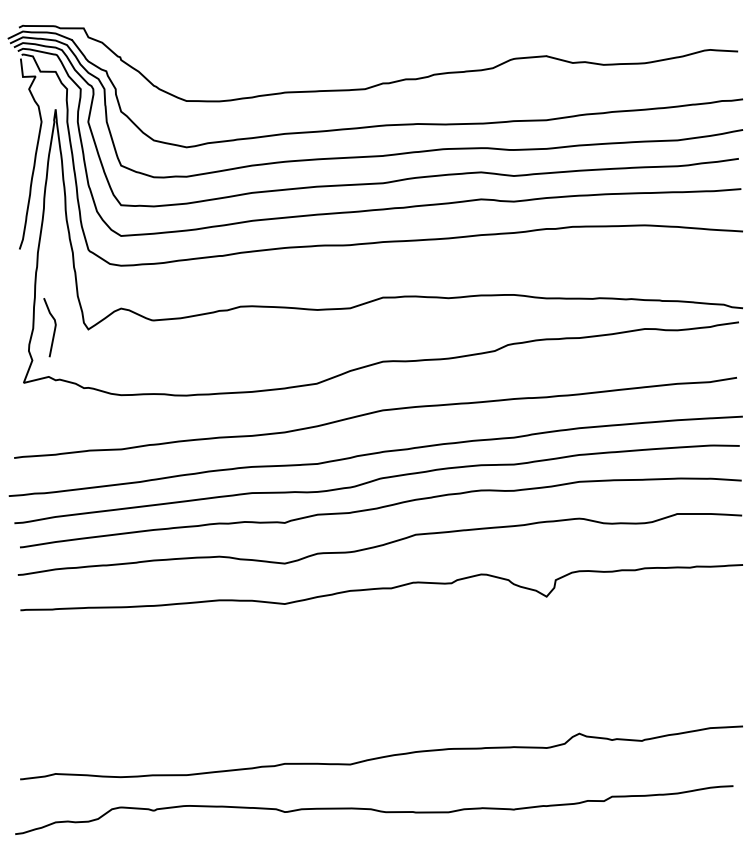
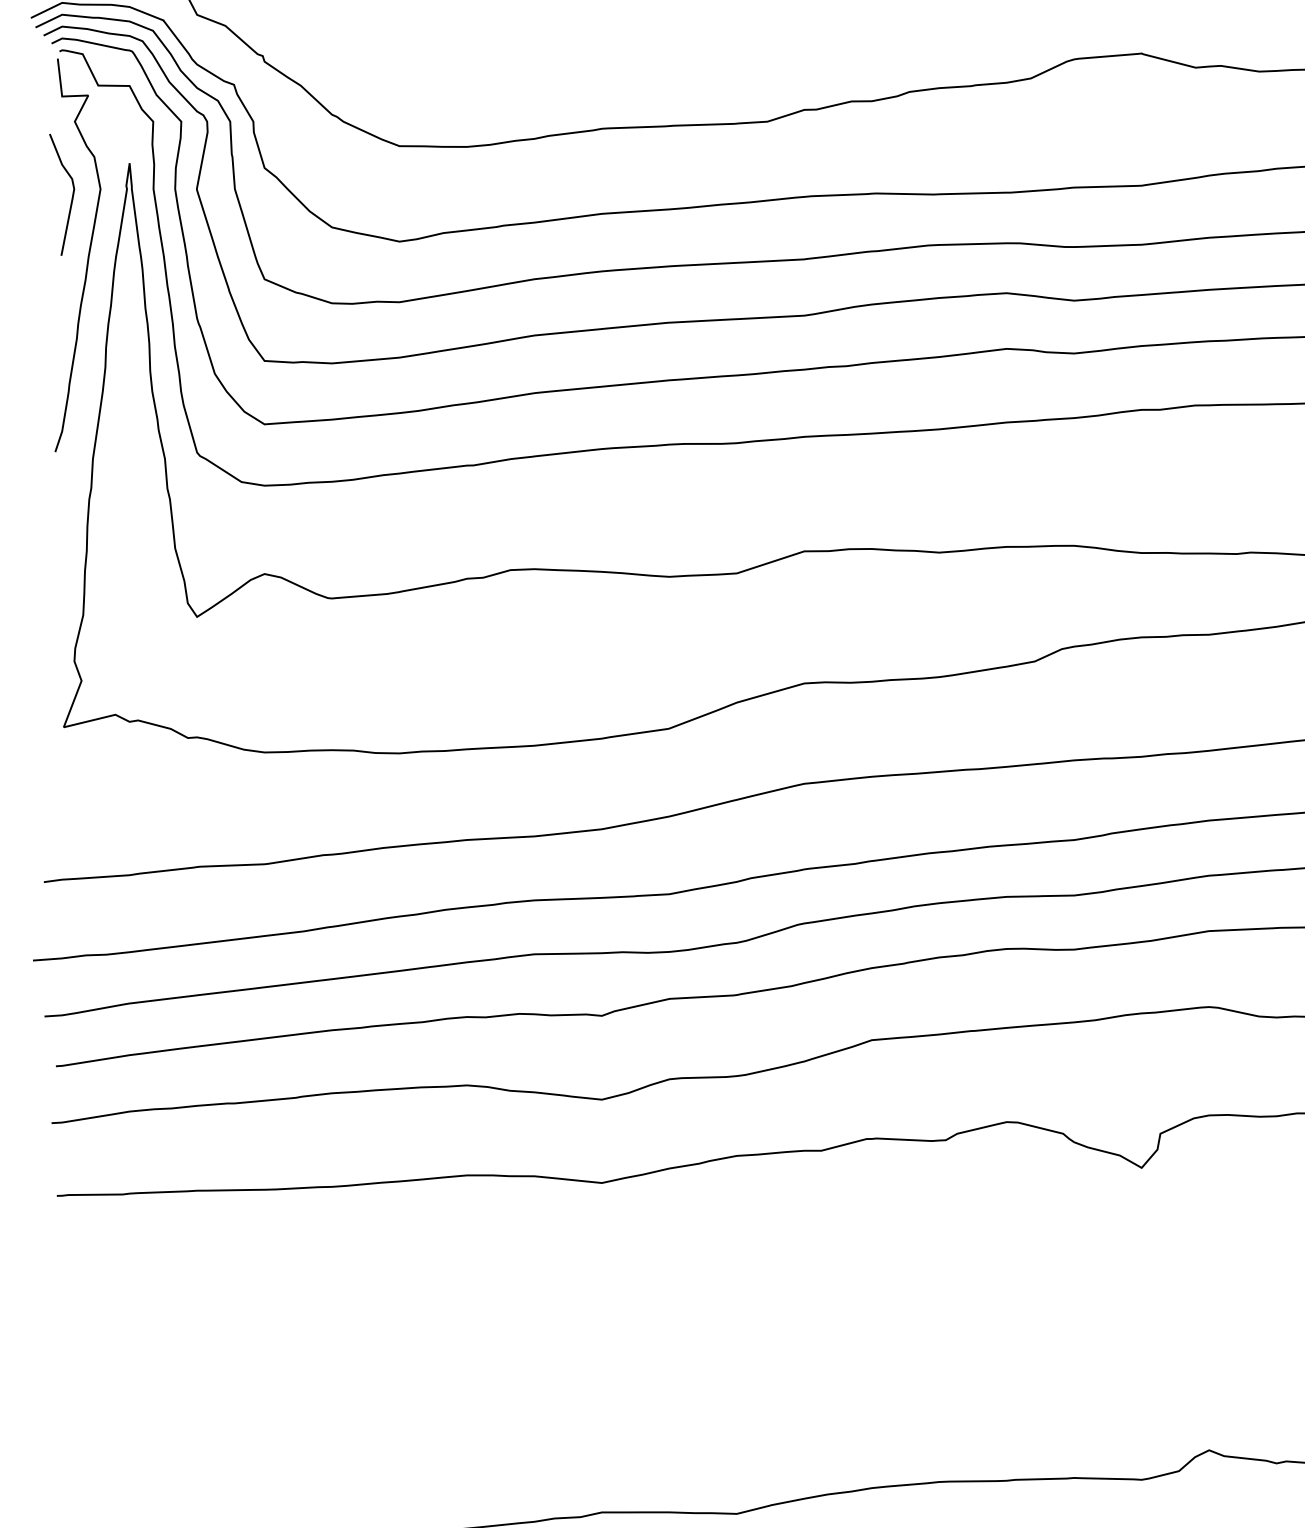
curve: (54, 327) -> (71, 194), moved

